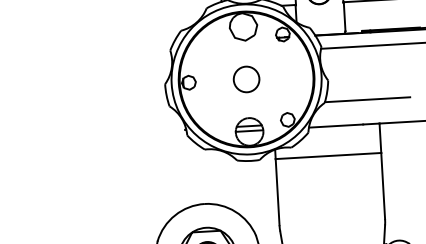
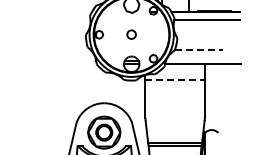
circle: (246, 78) -> (131, 34), size x0.6
line: (366, 100) -> (198, 50), solid -> dashed
line: (329, 156) -> (175, 80), solid -> dashed

